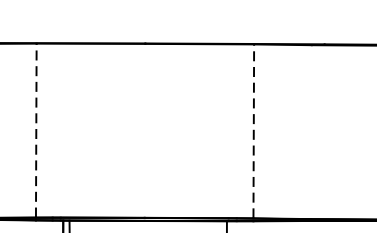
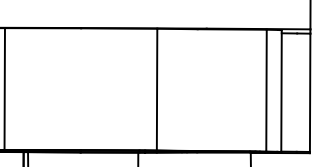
line: (35, 131) -> (4, 89), dashed -> solid
line: (254, 131) -> (157, 89), dashed -> solid

